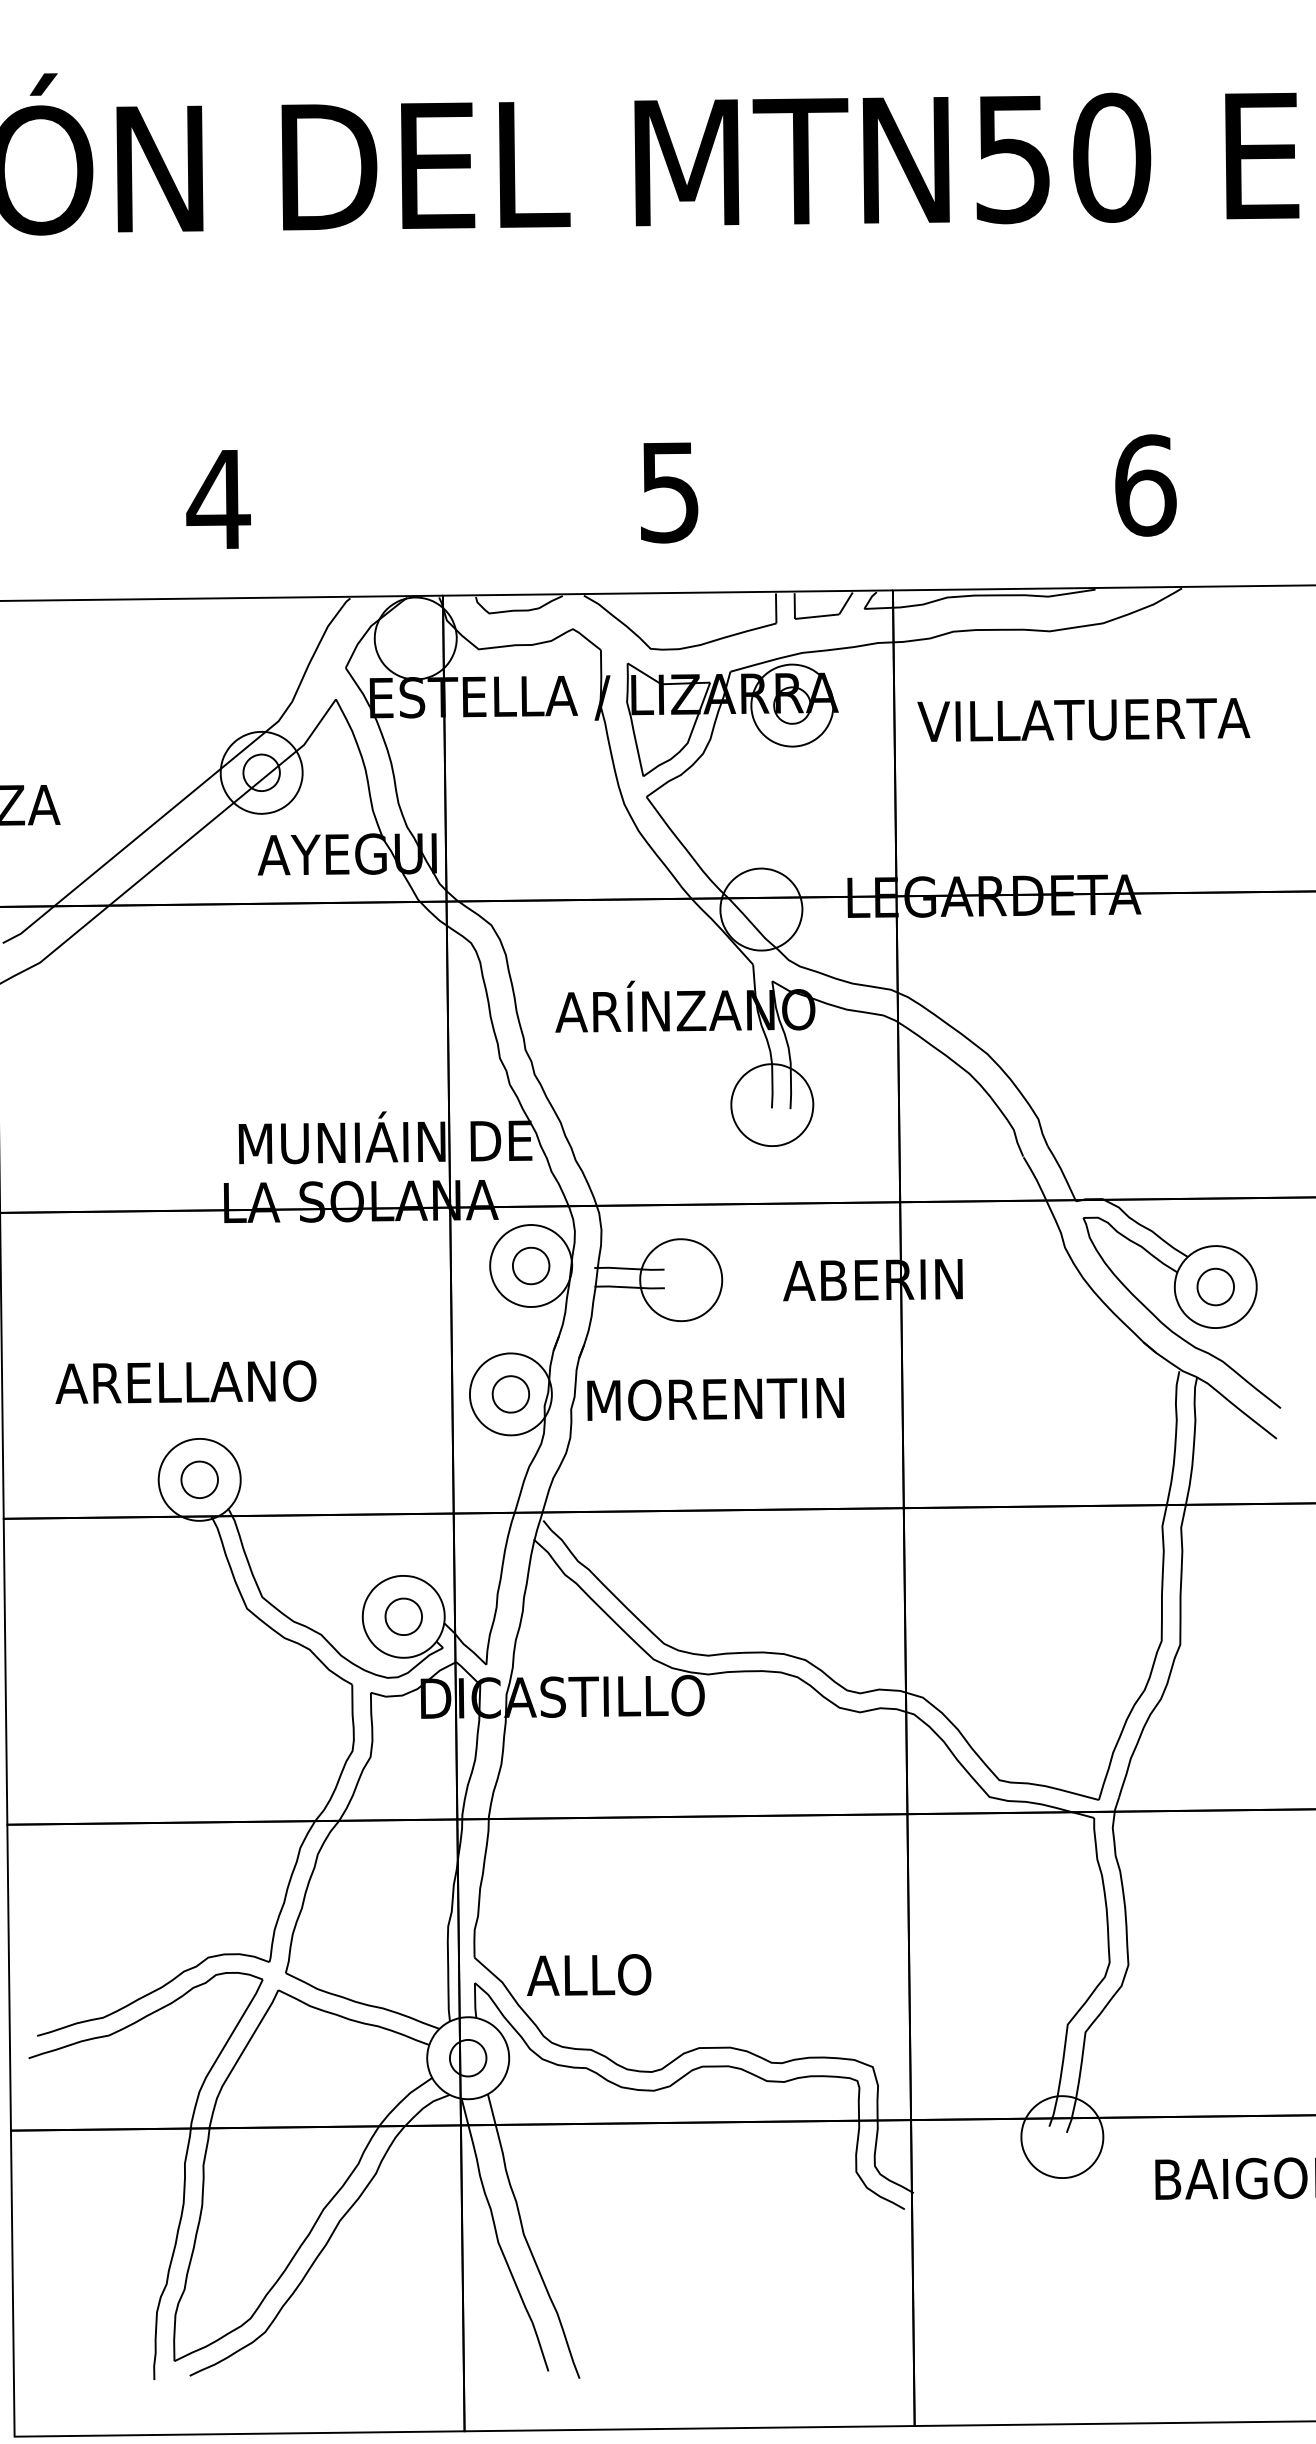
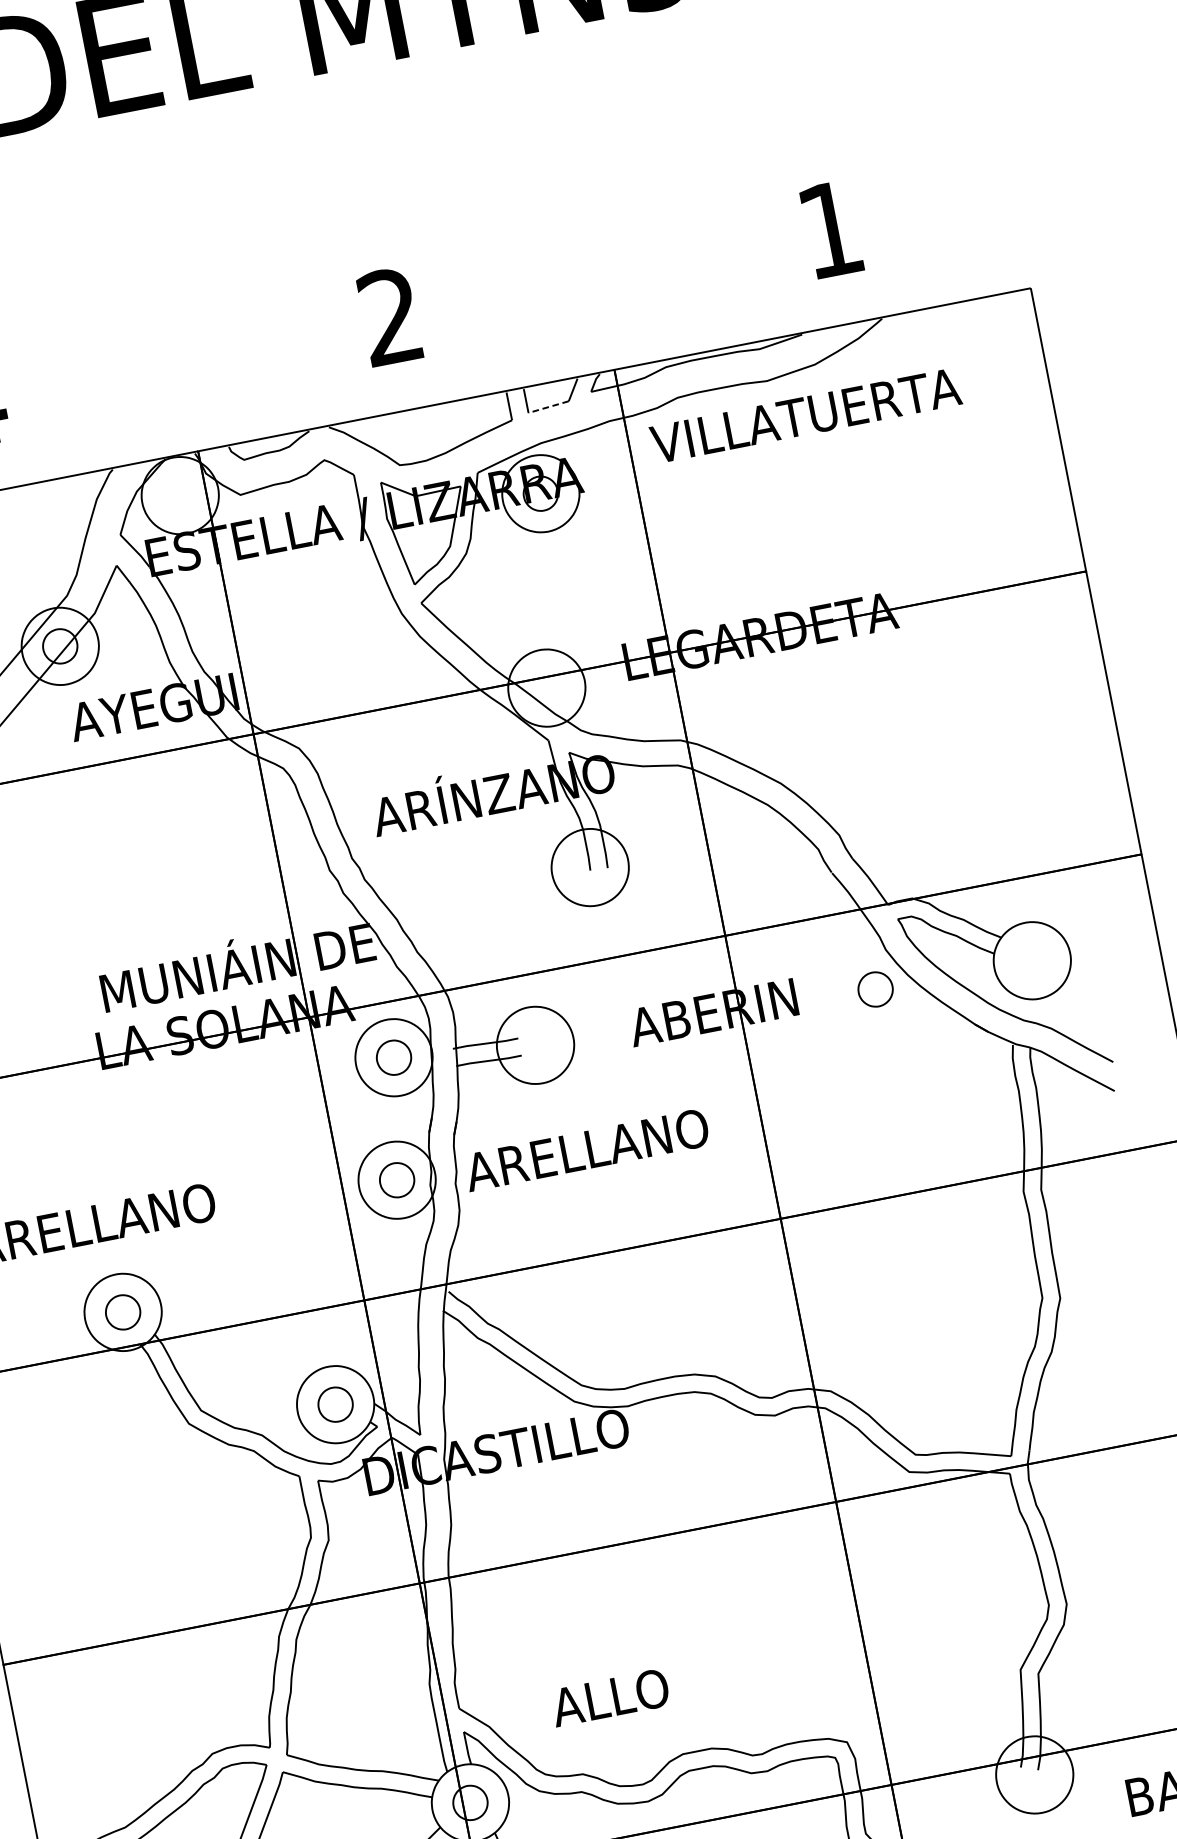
text: (1145, 485) -> (830, 229), 6 -> 1
text: (669, 492) -> (390, 317), 5 -> 2
line: (816, 616) -> (548, 407), solid -> dashed
text: (1083, 719) -> (805, 415), moved
part: (1215, 1286) -> (875, 989), moved
text: (714, 1398) -> (586, 1149), MORENTIN -> ARELLANO
text: (589, 1974) -> (610, 1697), moved

